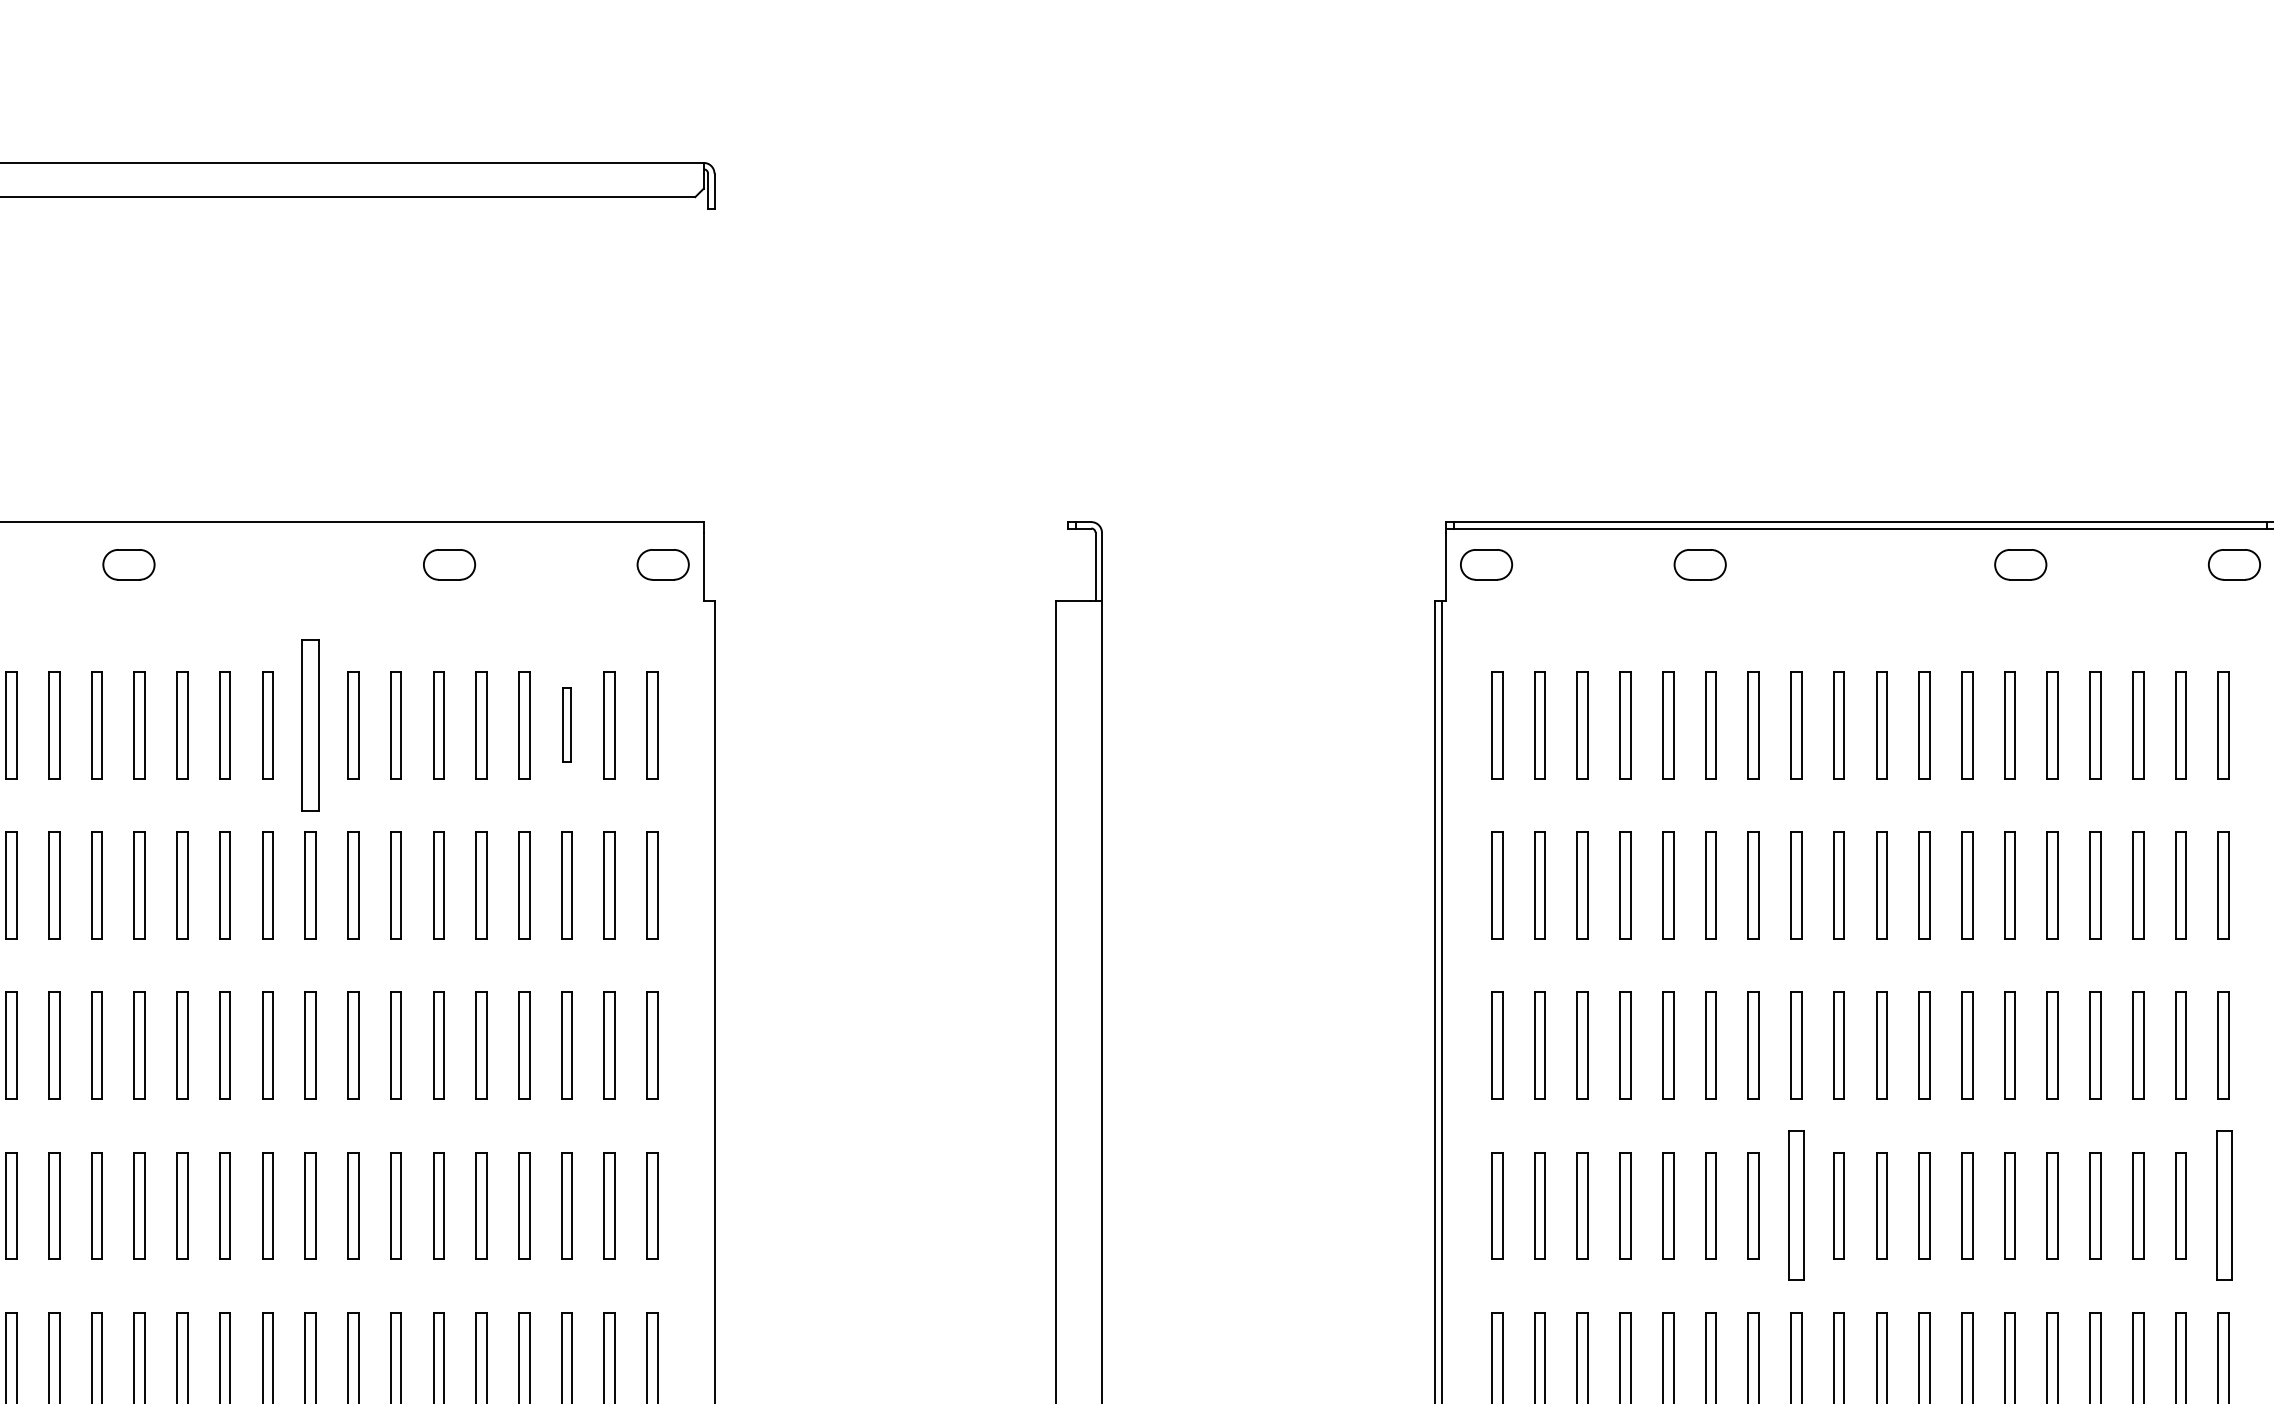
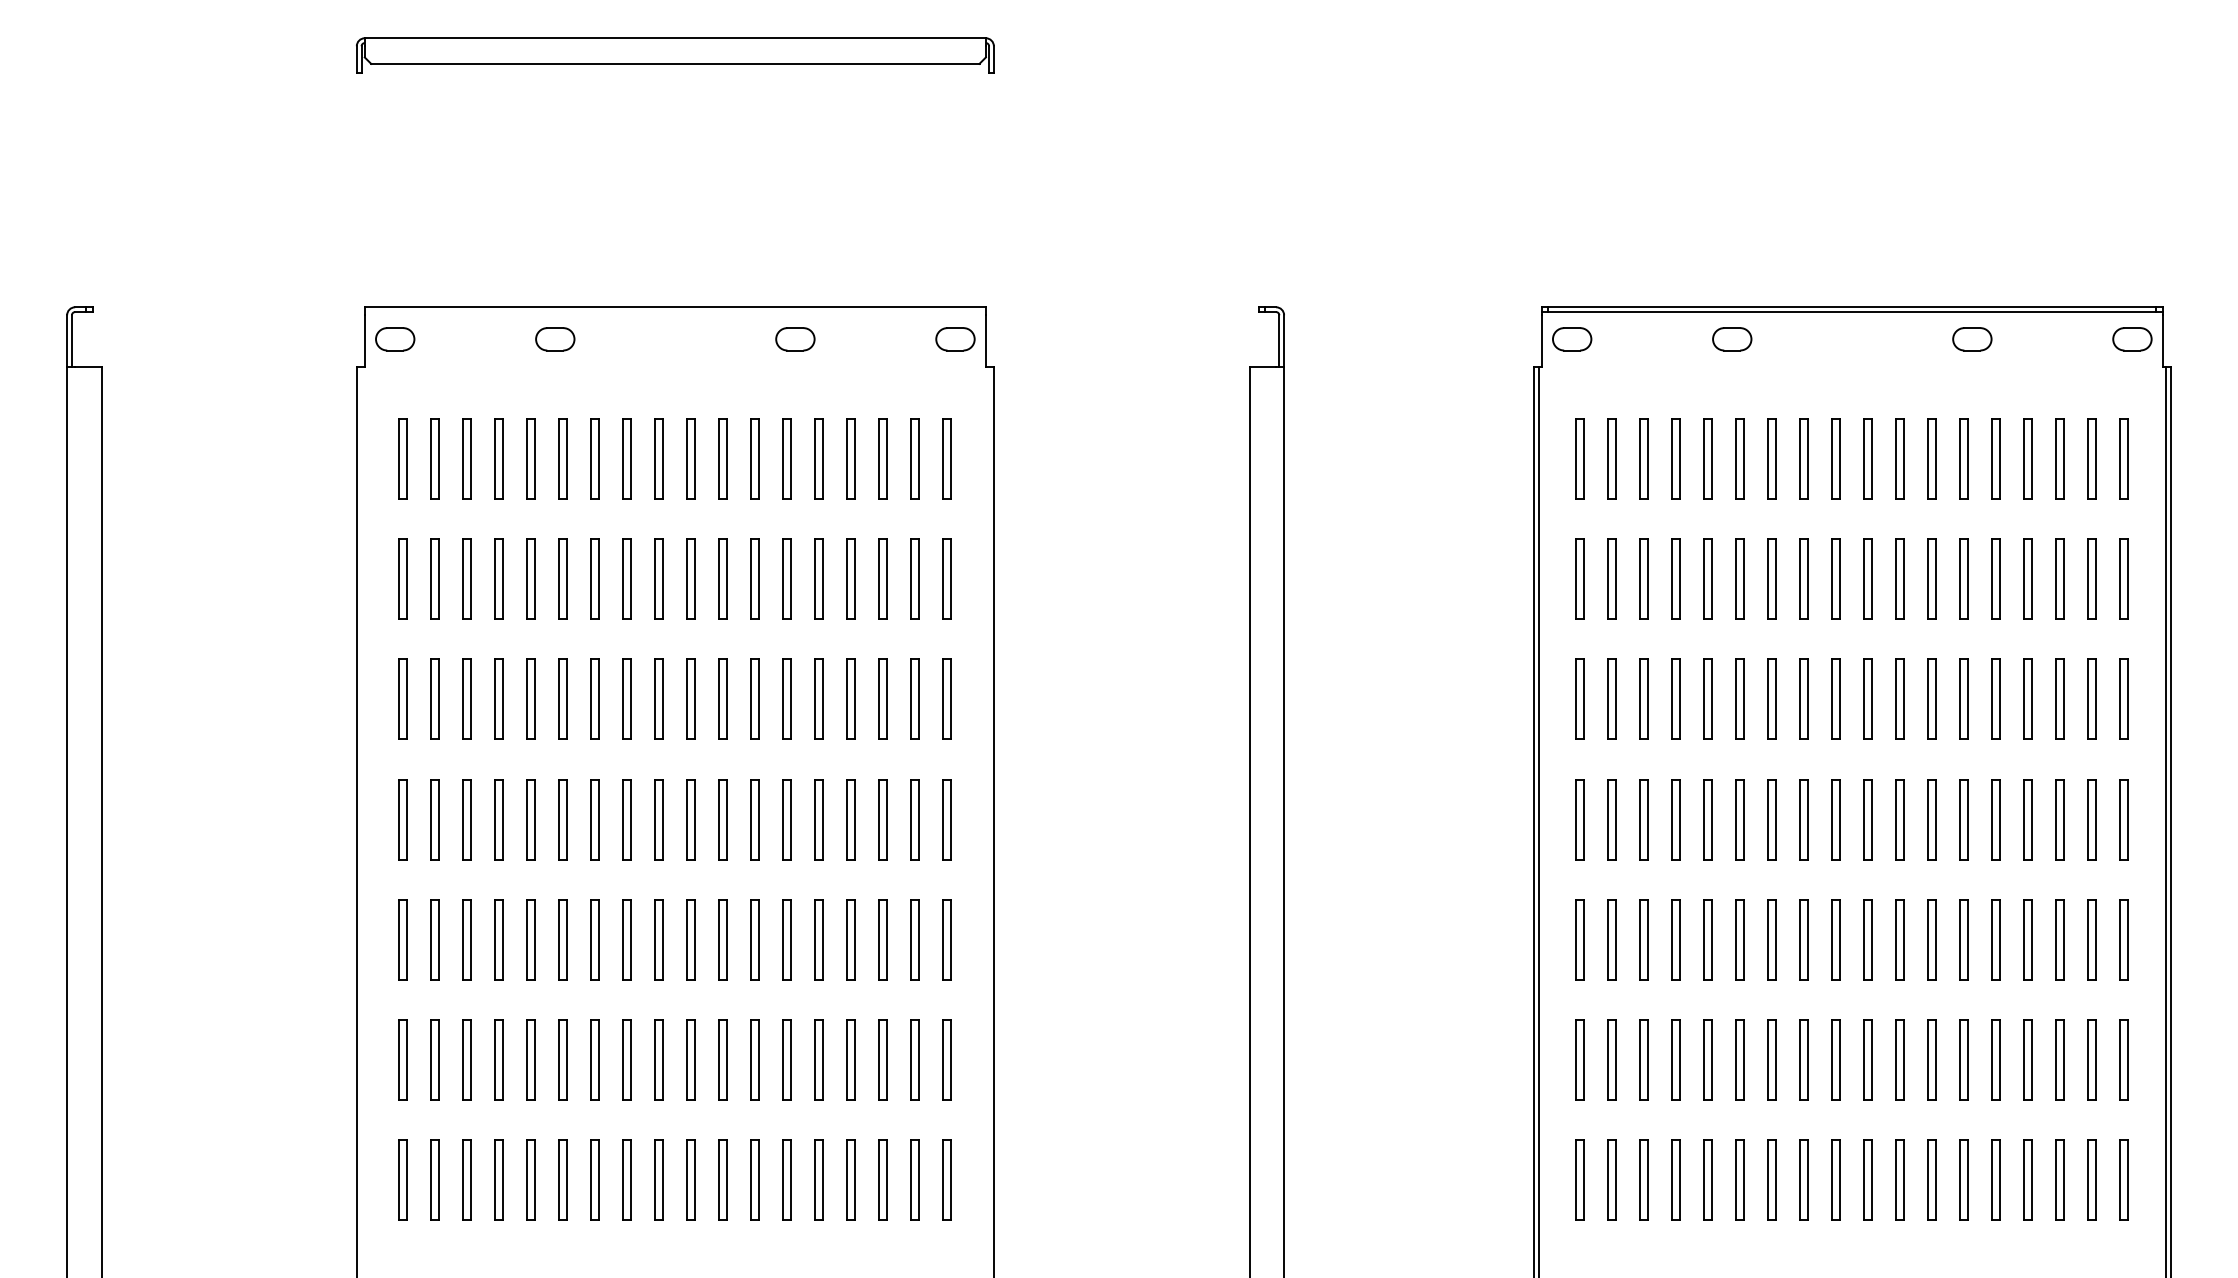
part: (309, 723) -> (690, 458), size x0.62
part: (565, 723) -> (882, 458), size x1.43
part: (1795, 1205) -> (1803, 819), size x0.71
part: (2222, 1205) -> (2123, 819), size x0.71

